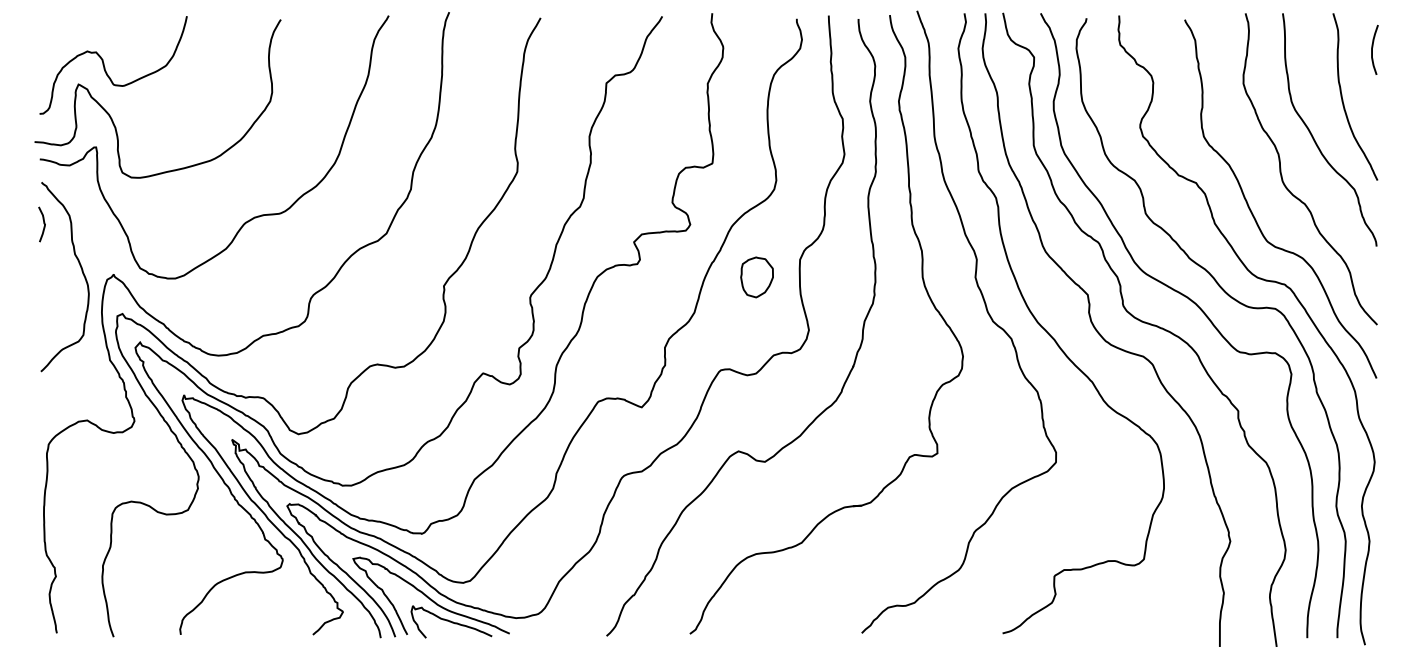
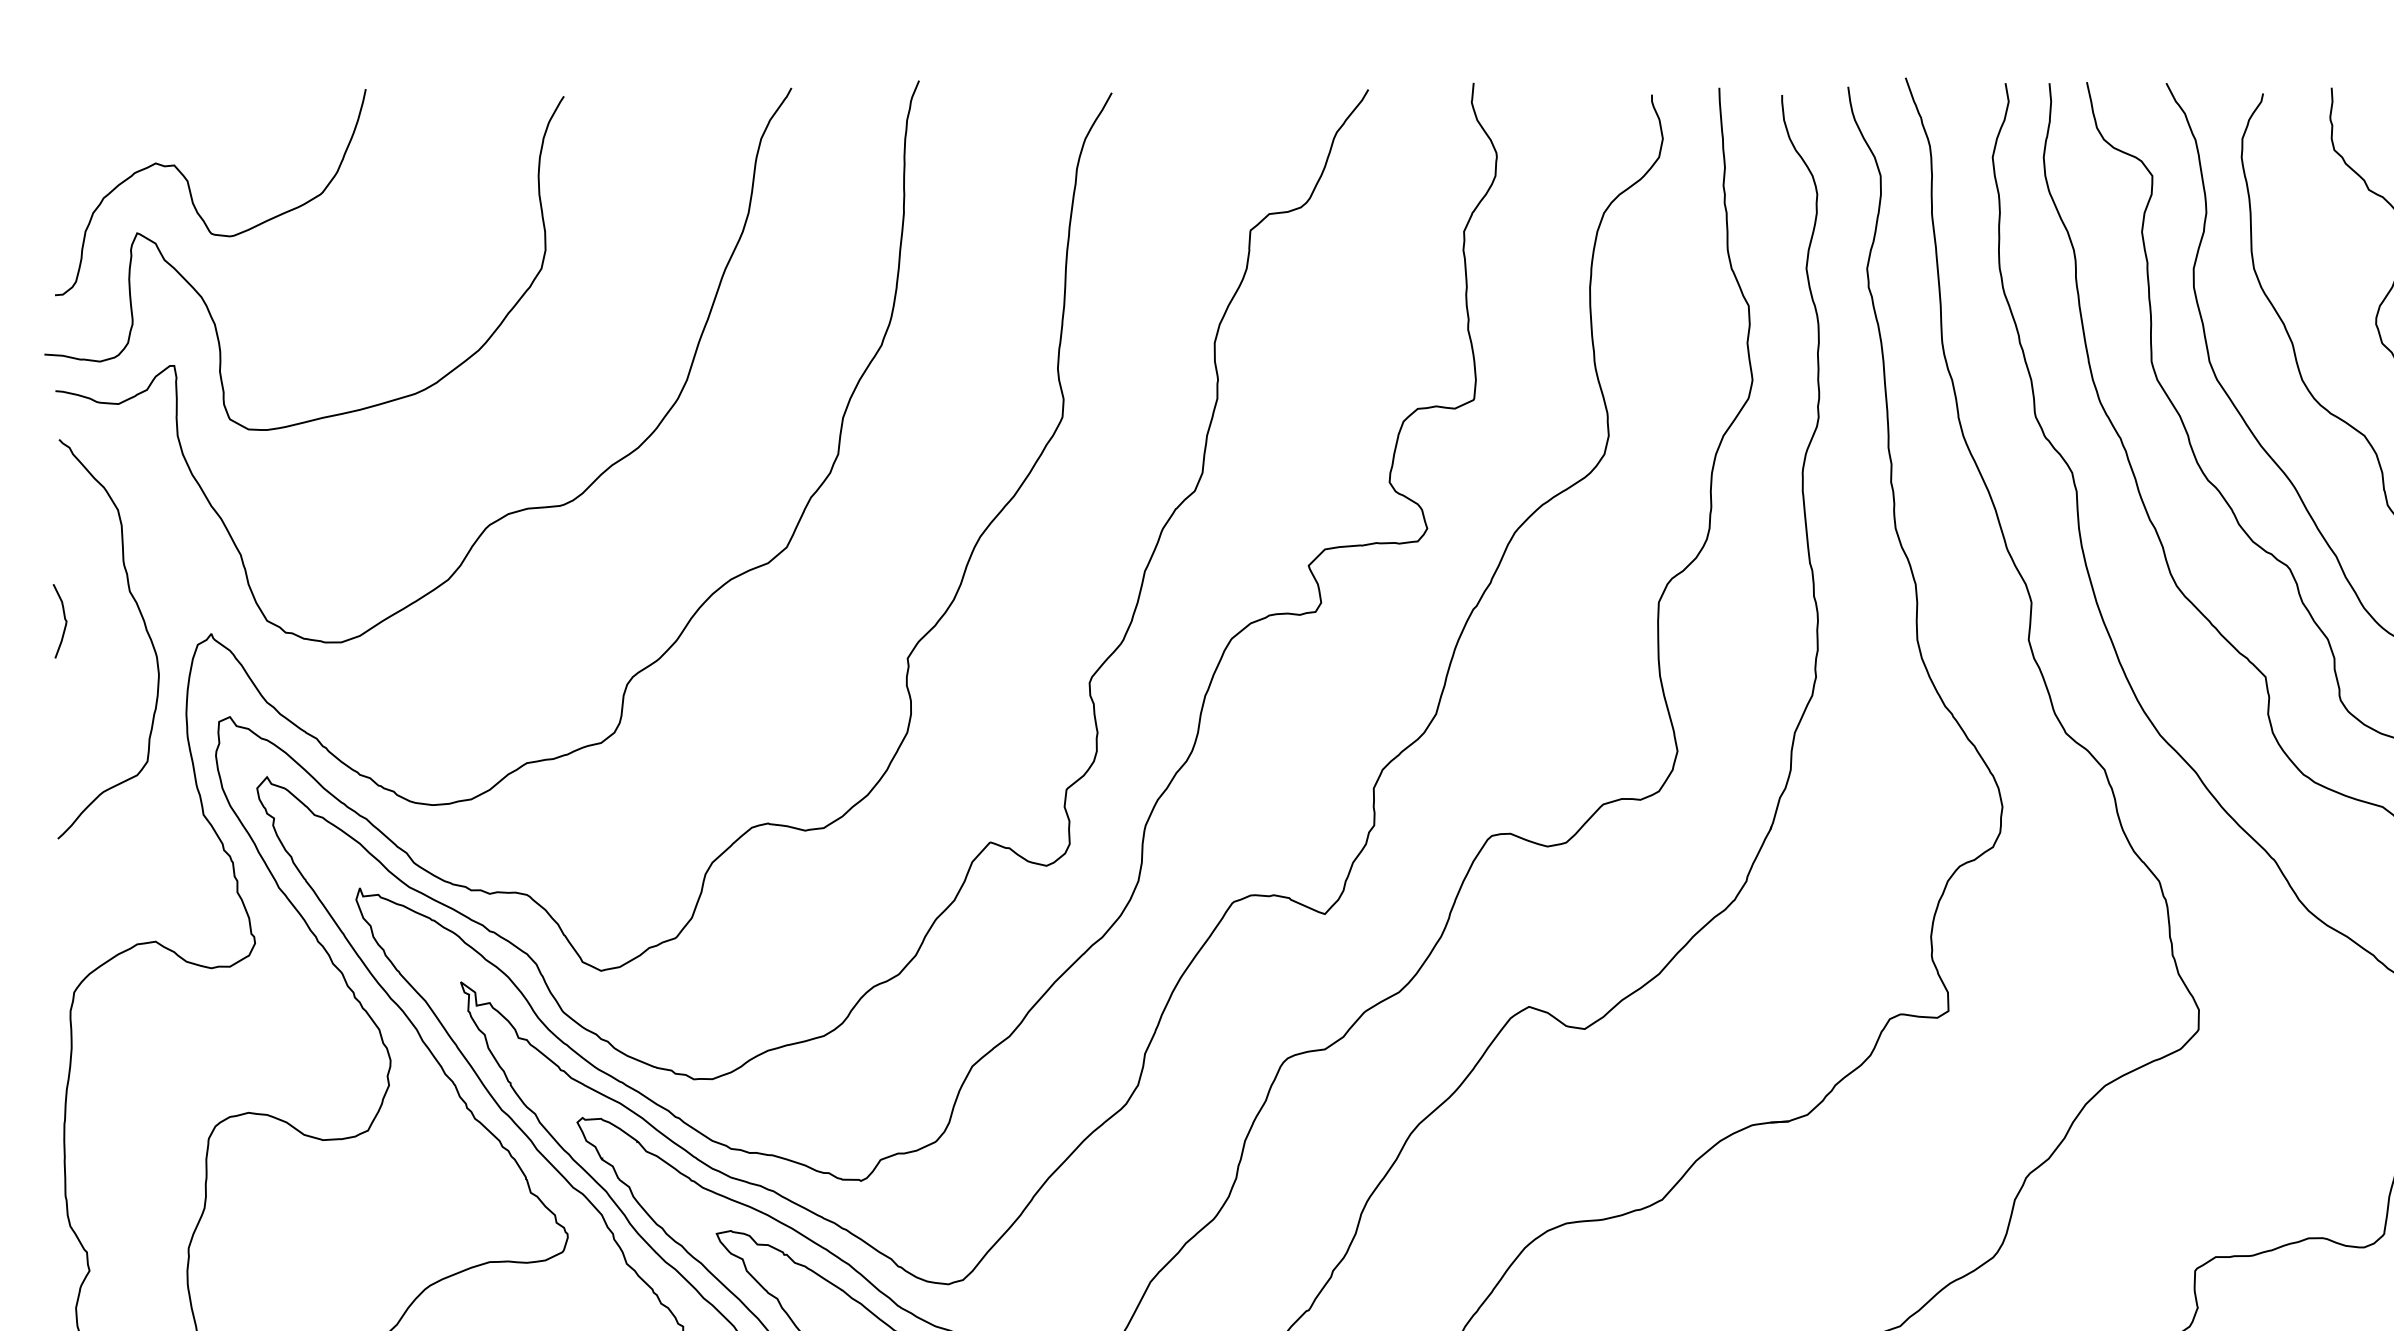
curve: (43, 223) -> (63, 619), moved
part: (756, 277) -> (1566, 640), removed

